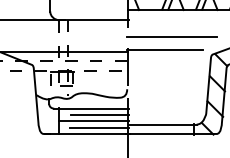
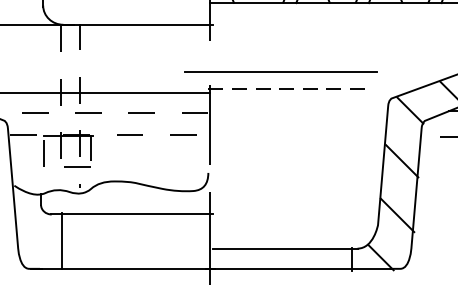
line: (171, 36) -> (279, 70), moved
line: (164, 50) -> (288, 89), solid -> dashed
line: (99, 114) -> (148, 227), removed
line: (93, 120) -> (136, 239), removed
line: (99, 127) -> (148, 254), removed

